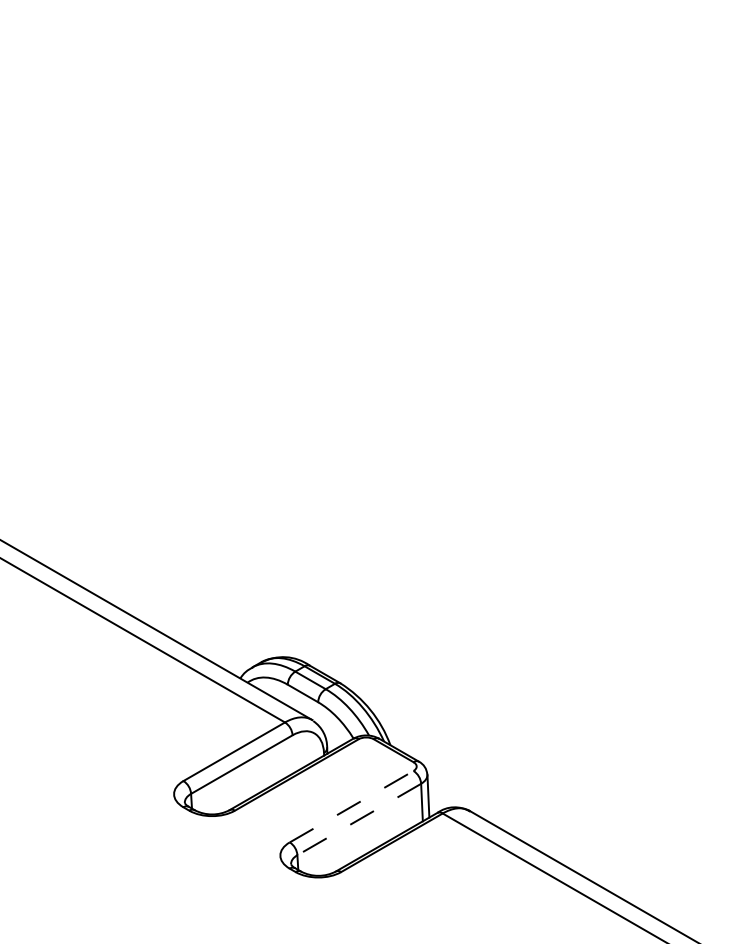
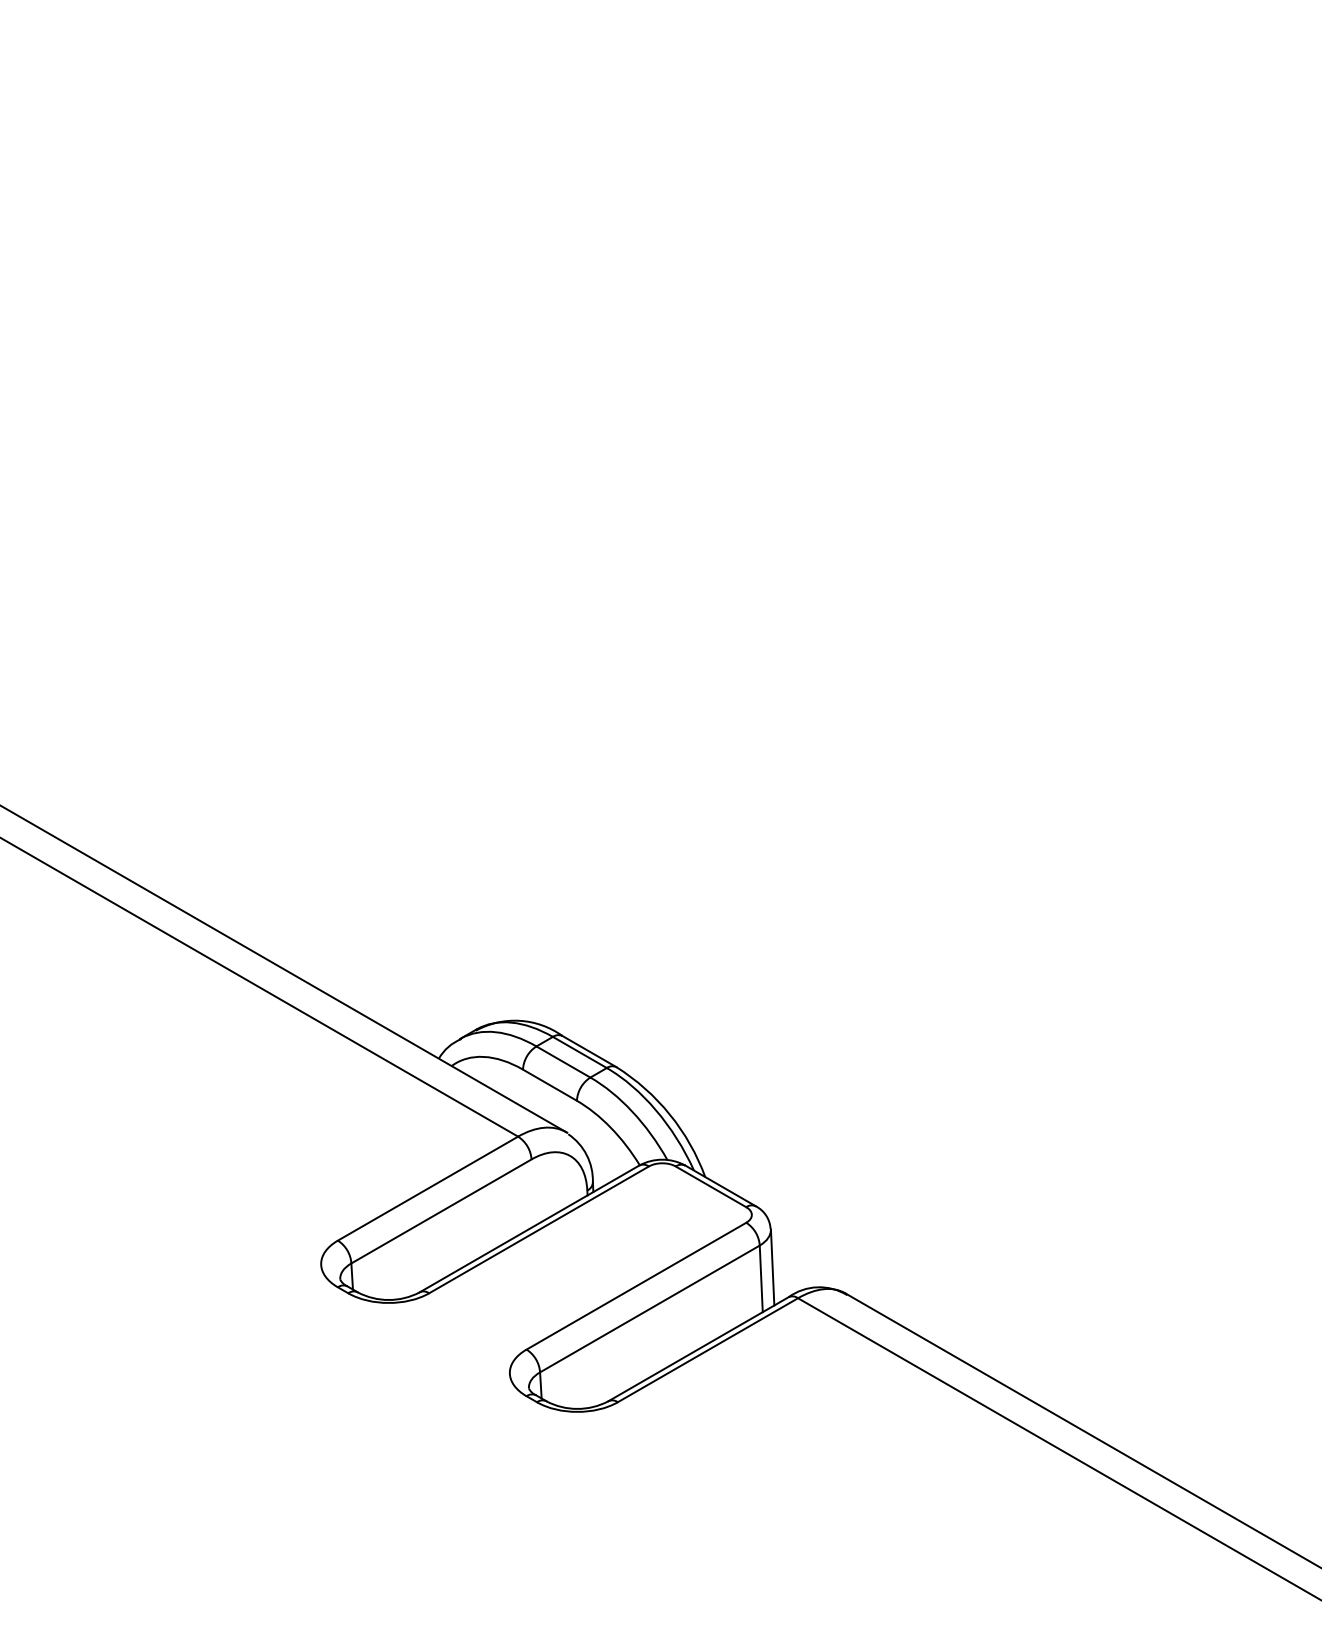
line: (352, 806) -> (637, 1285), dashed -> solid
line: (358, 819) -> (648, 1308), dashed -> solid

